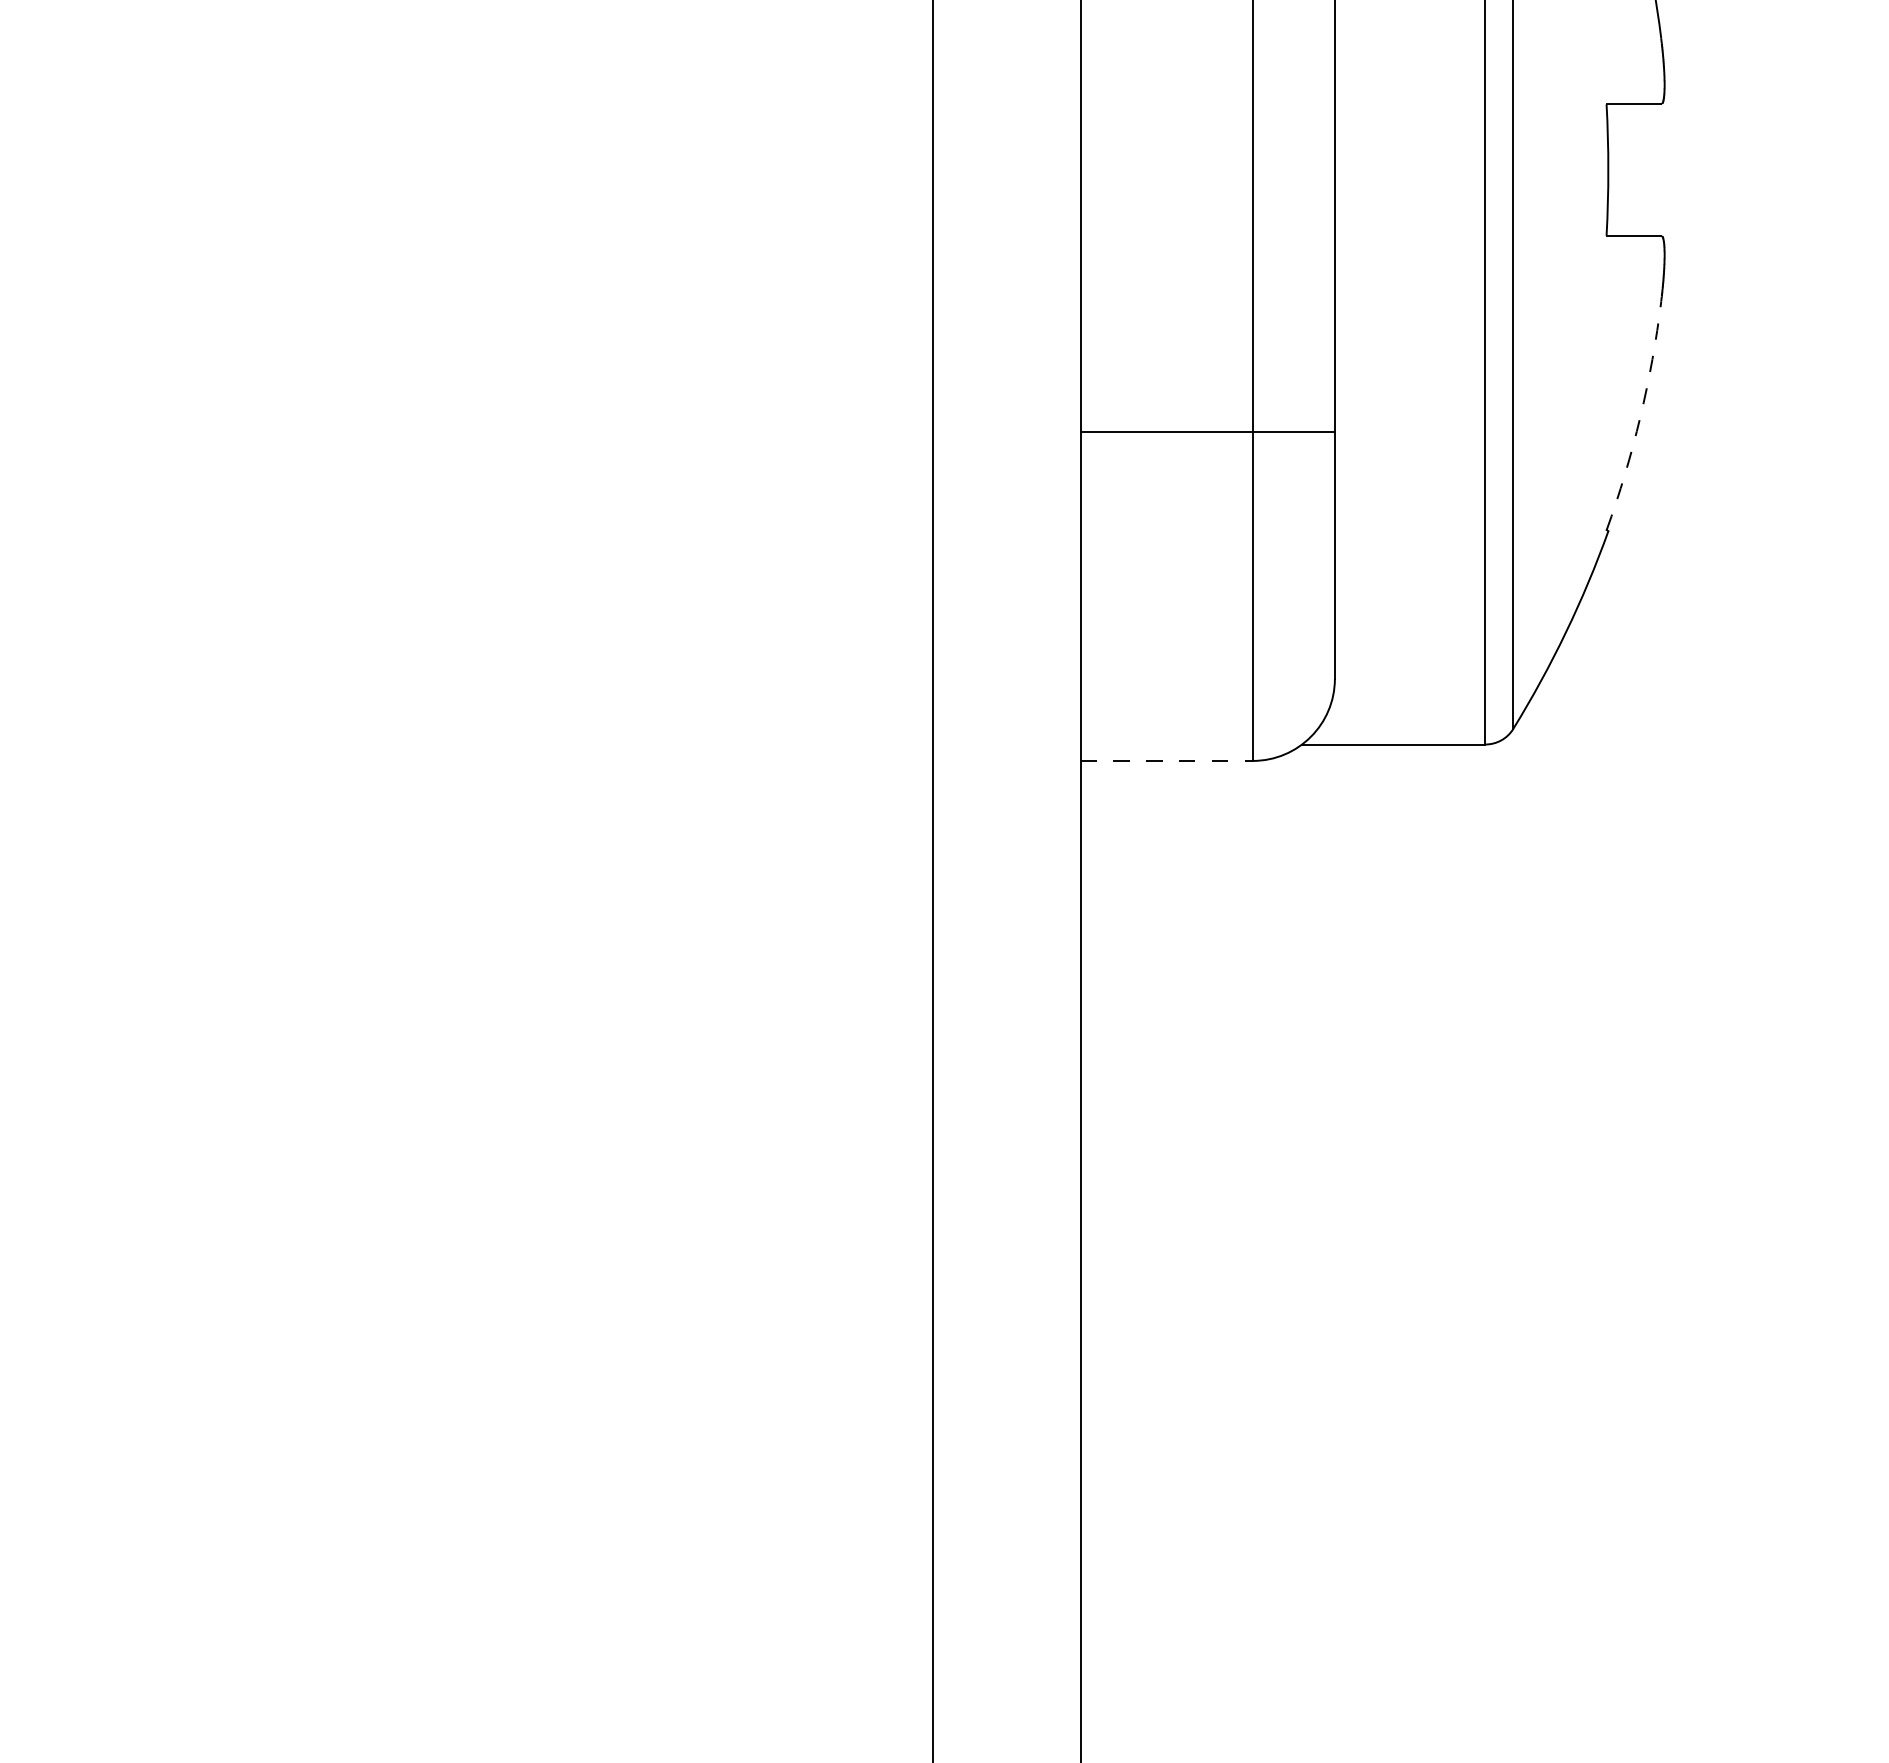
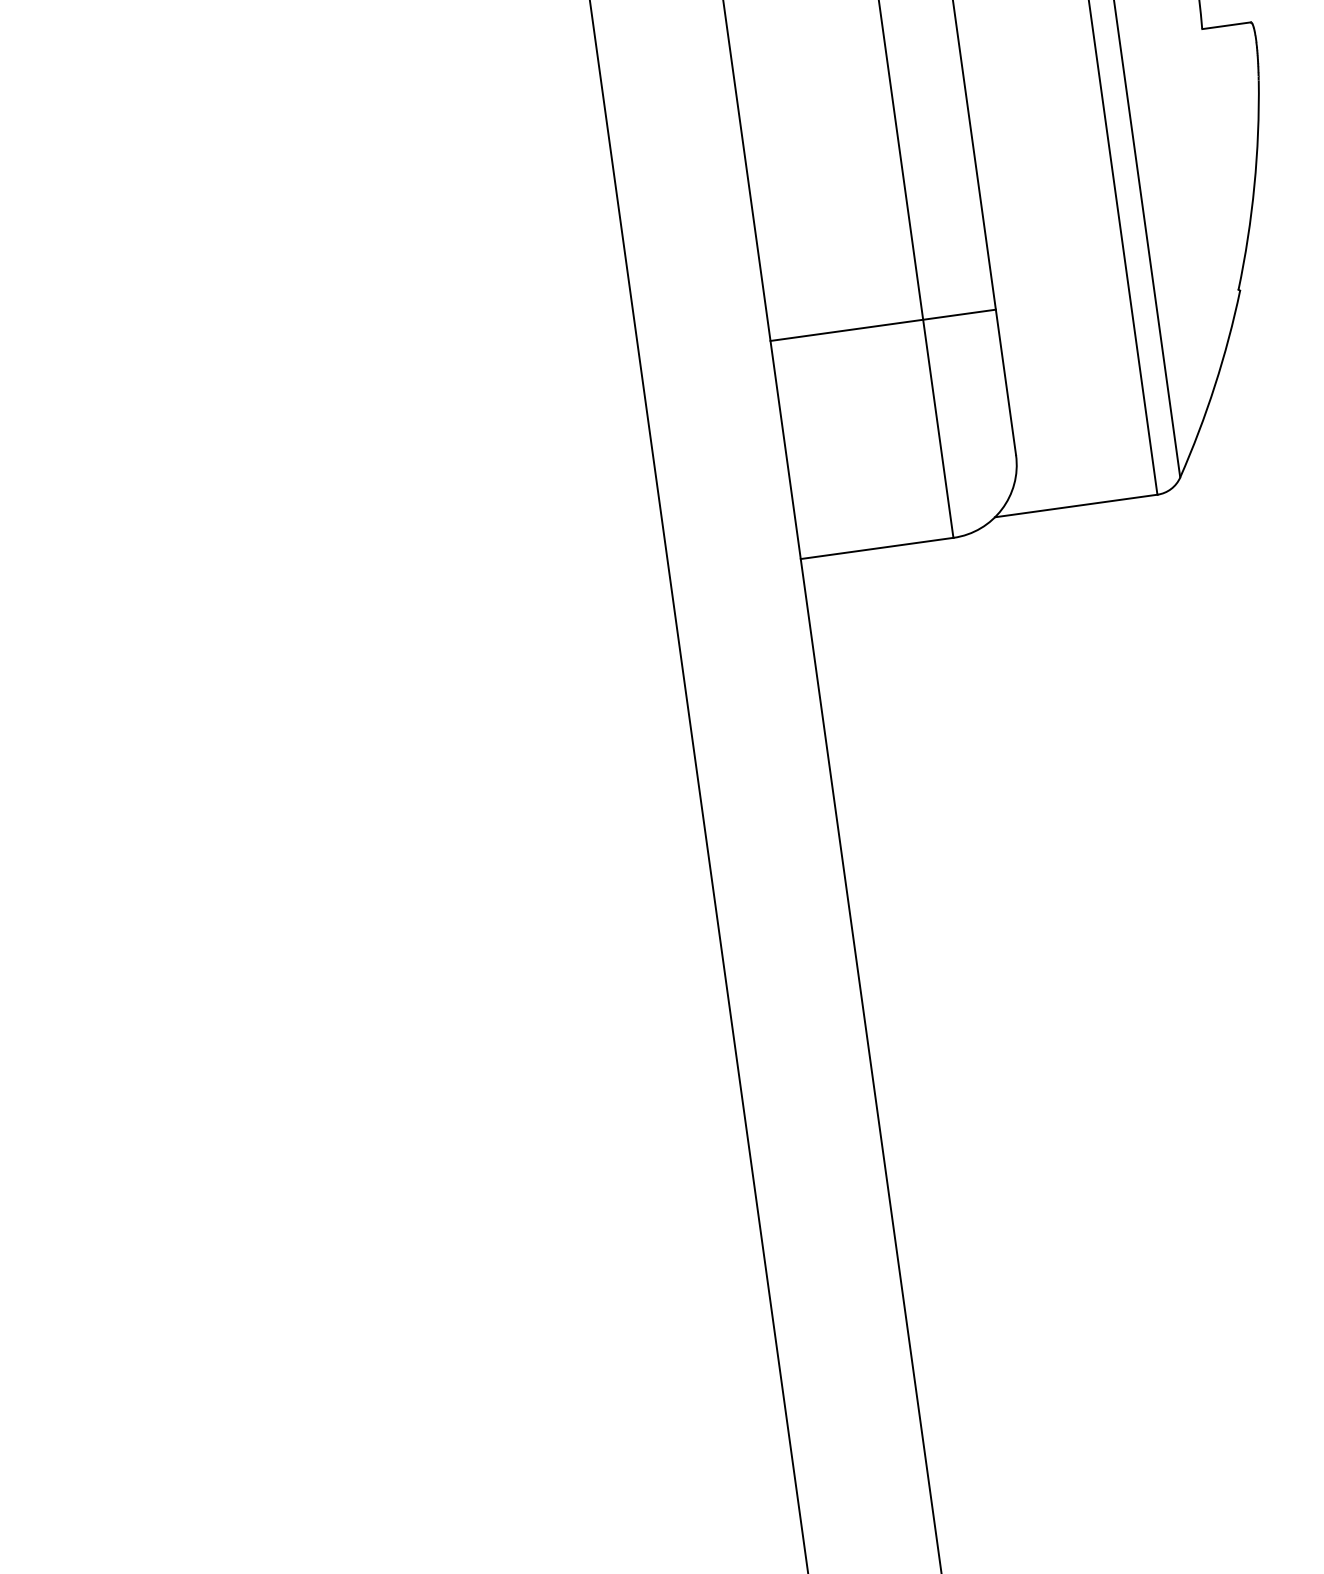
arc: (1640, 417) -> (1254, 185), dashed -> solid
line: (1207, 431) -> (882, 325), moved
line: (1167, 760) -> (877, 547), dashed -> solid

